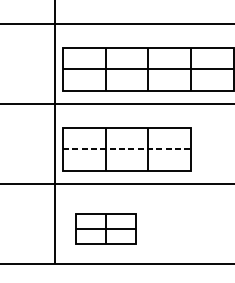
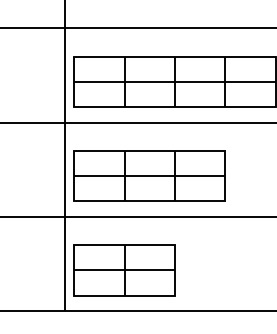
line: (127, 149) -> (150, 176), dashed -> solid
part: (105, 229) -> (124, 270), size x1.43

